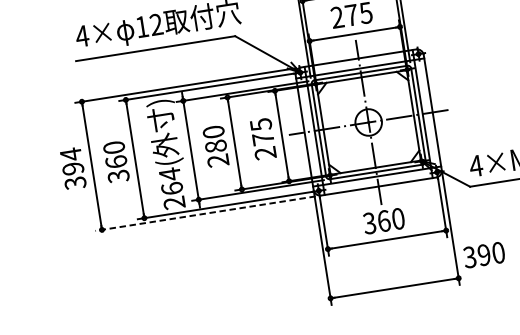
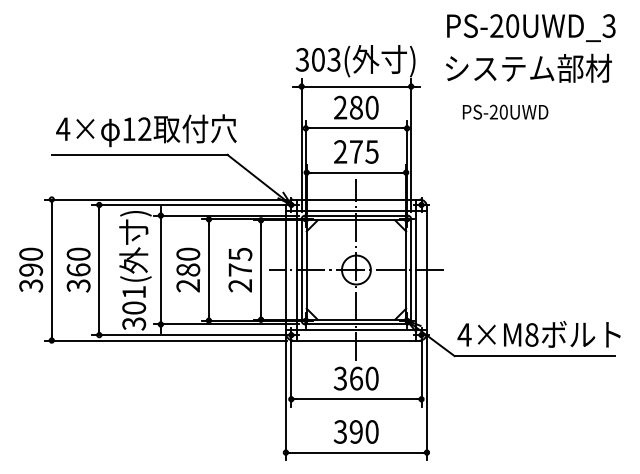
text: (71, 154) -> (31, 254), 394 -> 390
text: (172, 188) -> (134, 307), 264( -> 301(
line: (205, 213) -> (165, 340), dashed -> solid
text: (483, 254) -> (355, 431), moved

